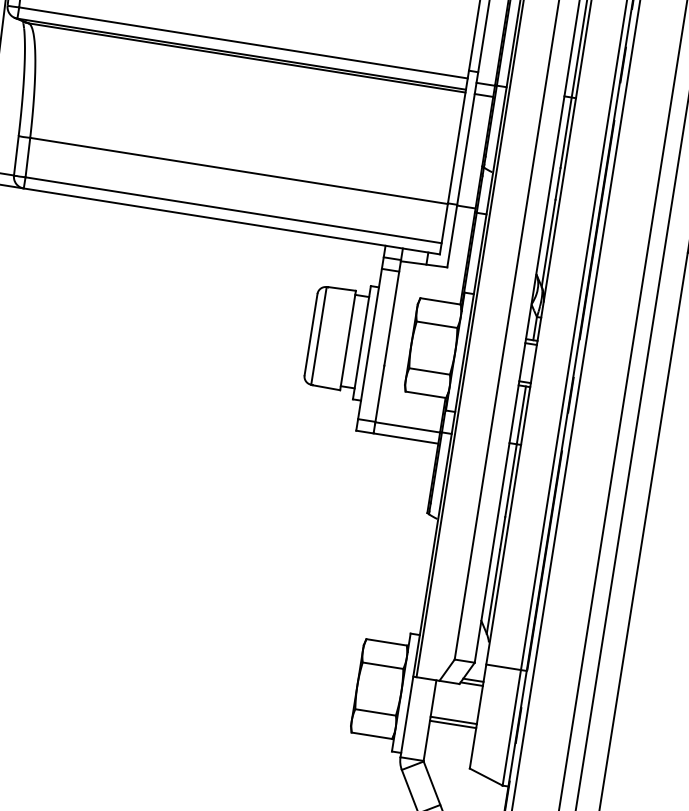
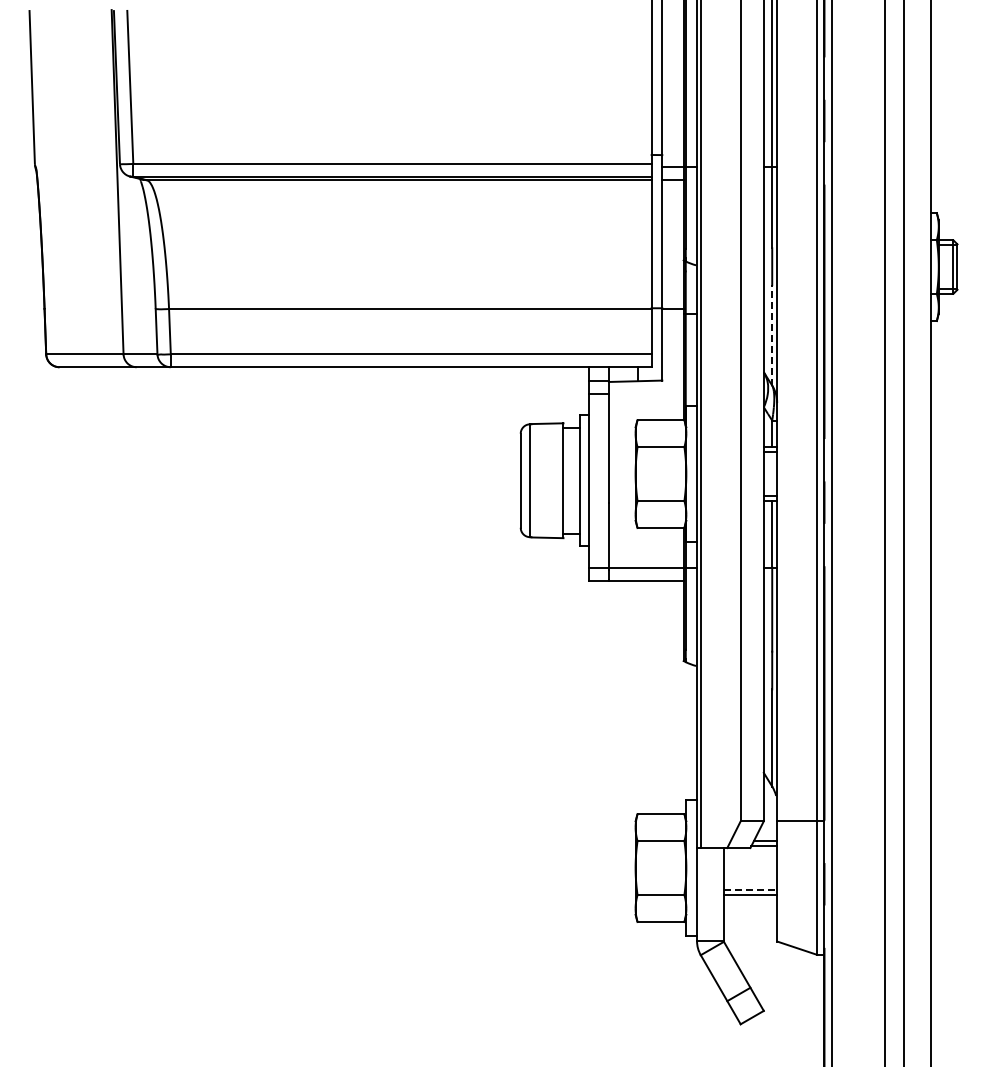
line: (548, 242) -> (772, 334), solid -> dashed
line: (453, 720) -> (750, 890), solid -> dashed

